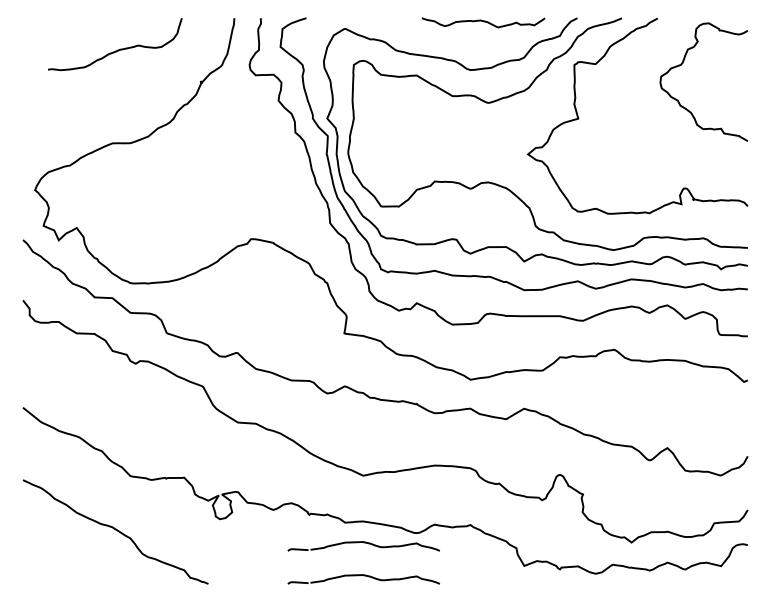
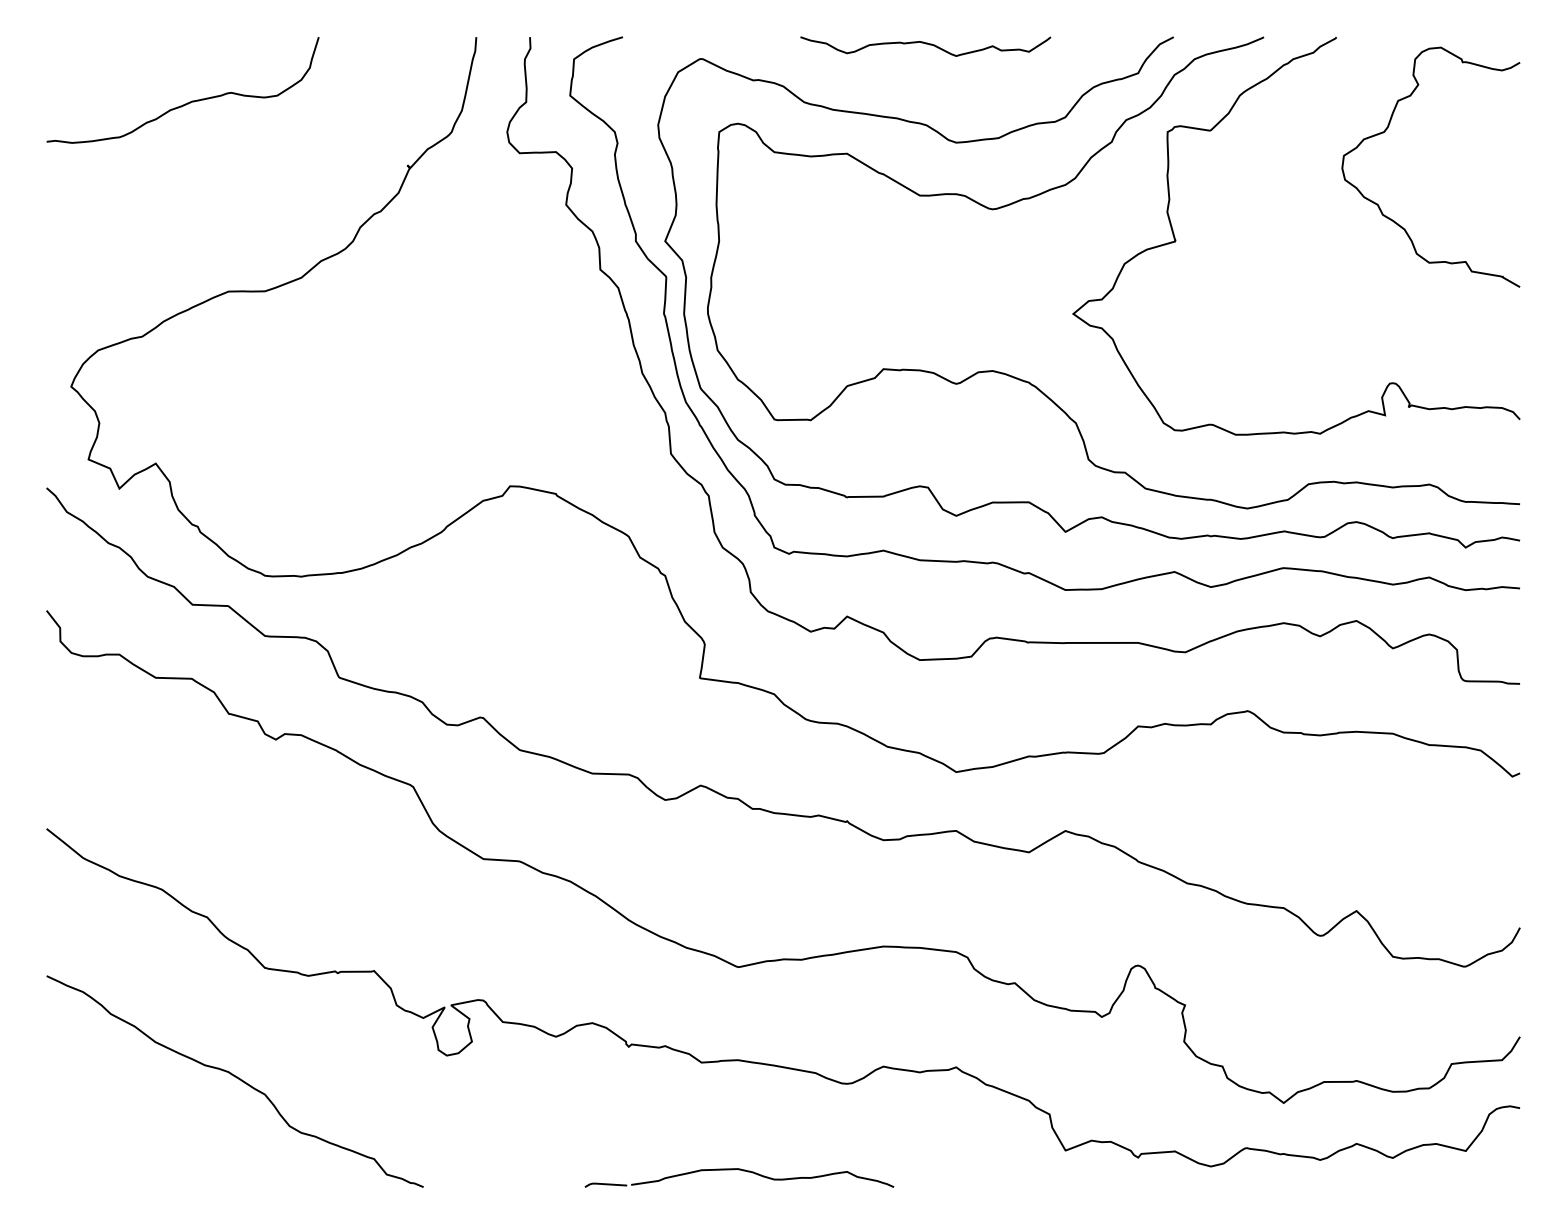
curve: (483, 22) -> (925, 45), moved
curve: (117, 49) -> (187, 100), moved
part: (363, 546) -> (738, 1111), removed

